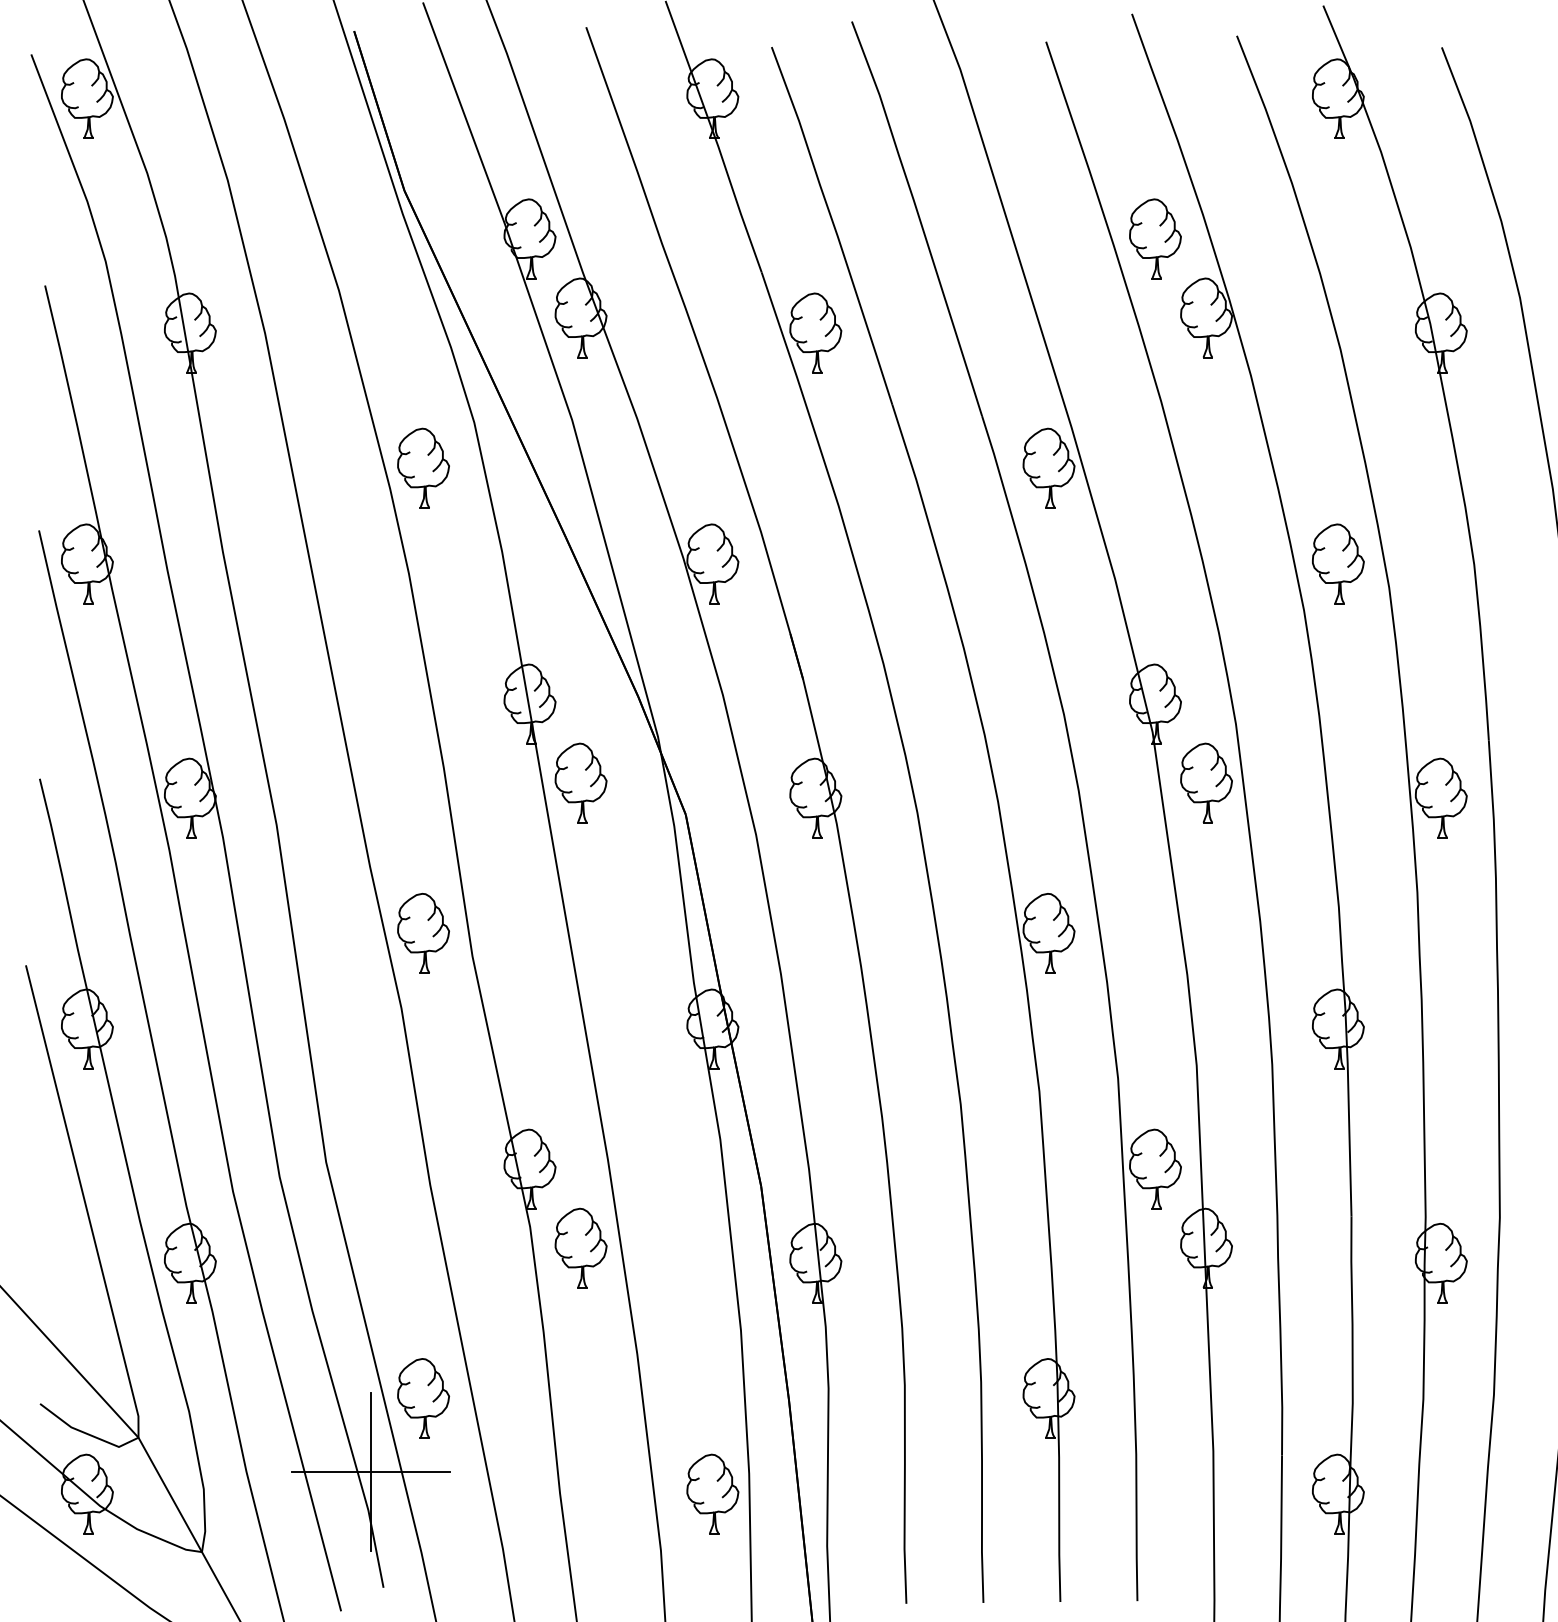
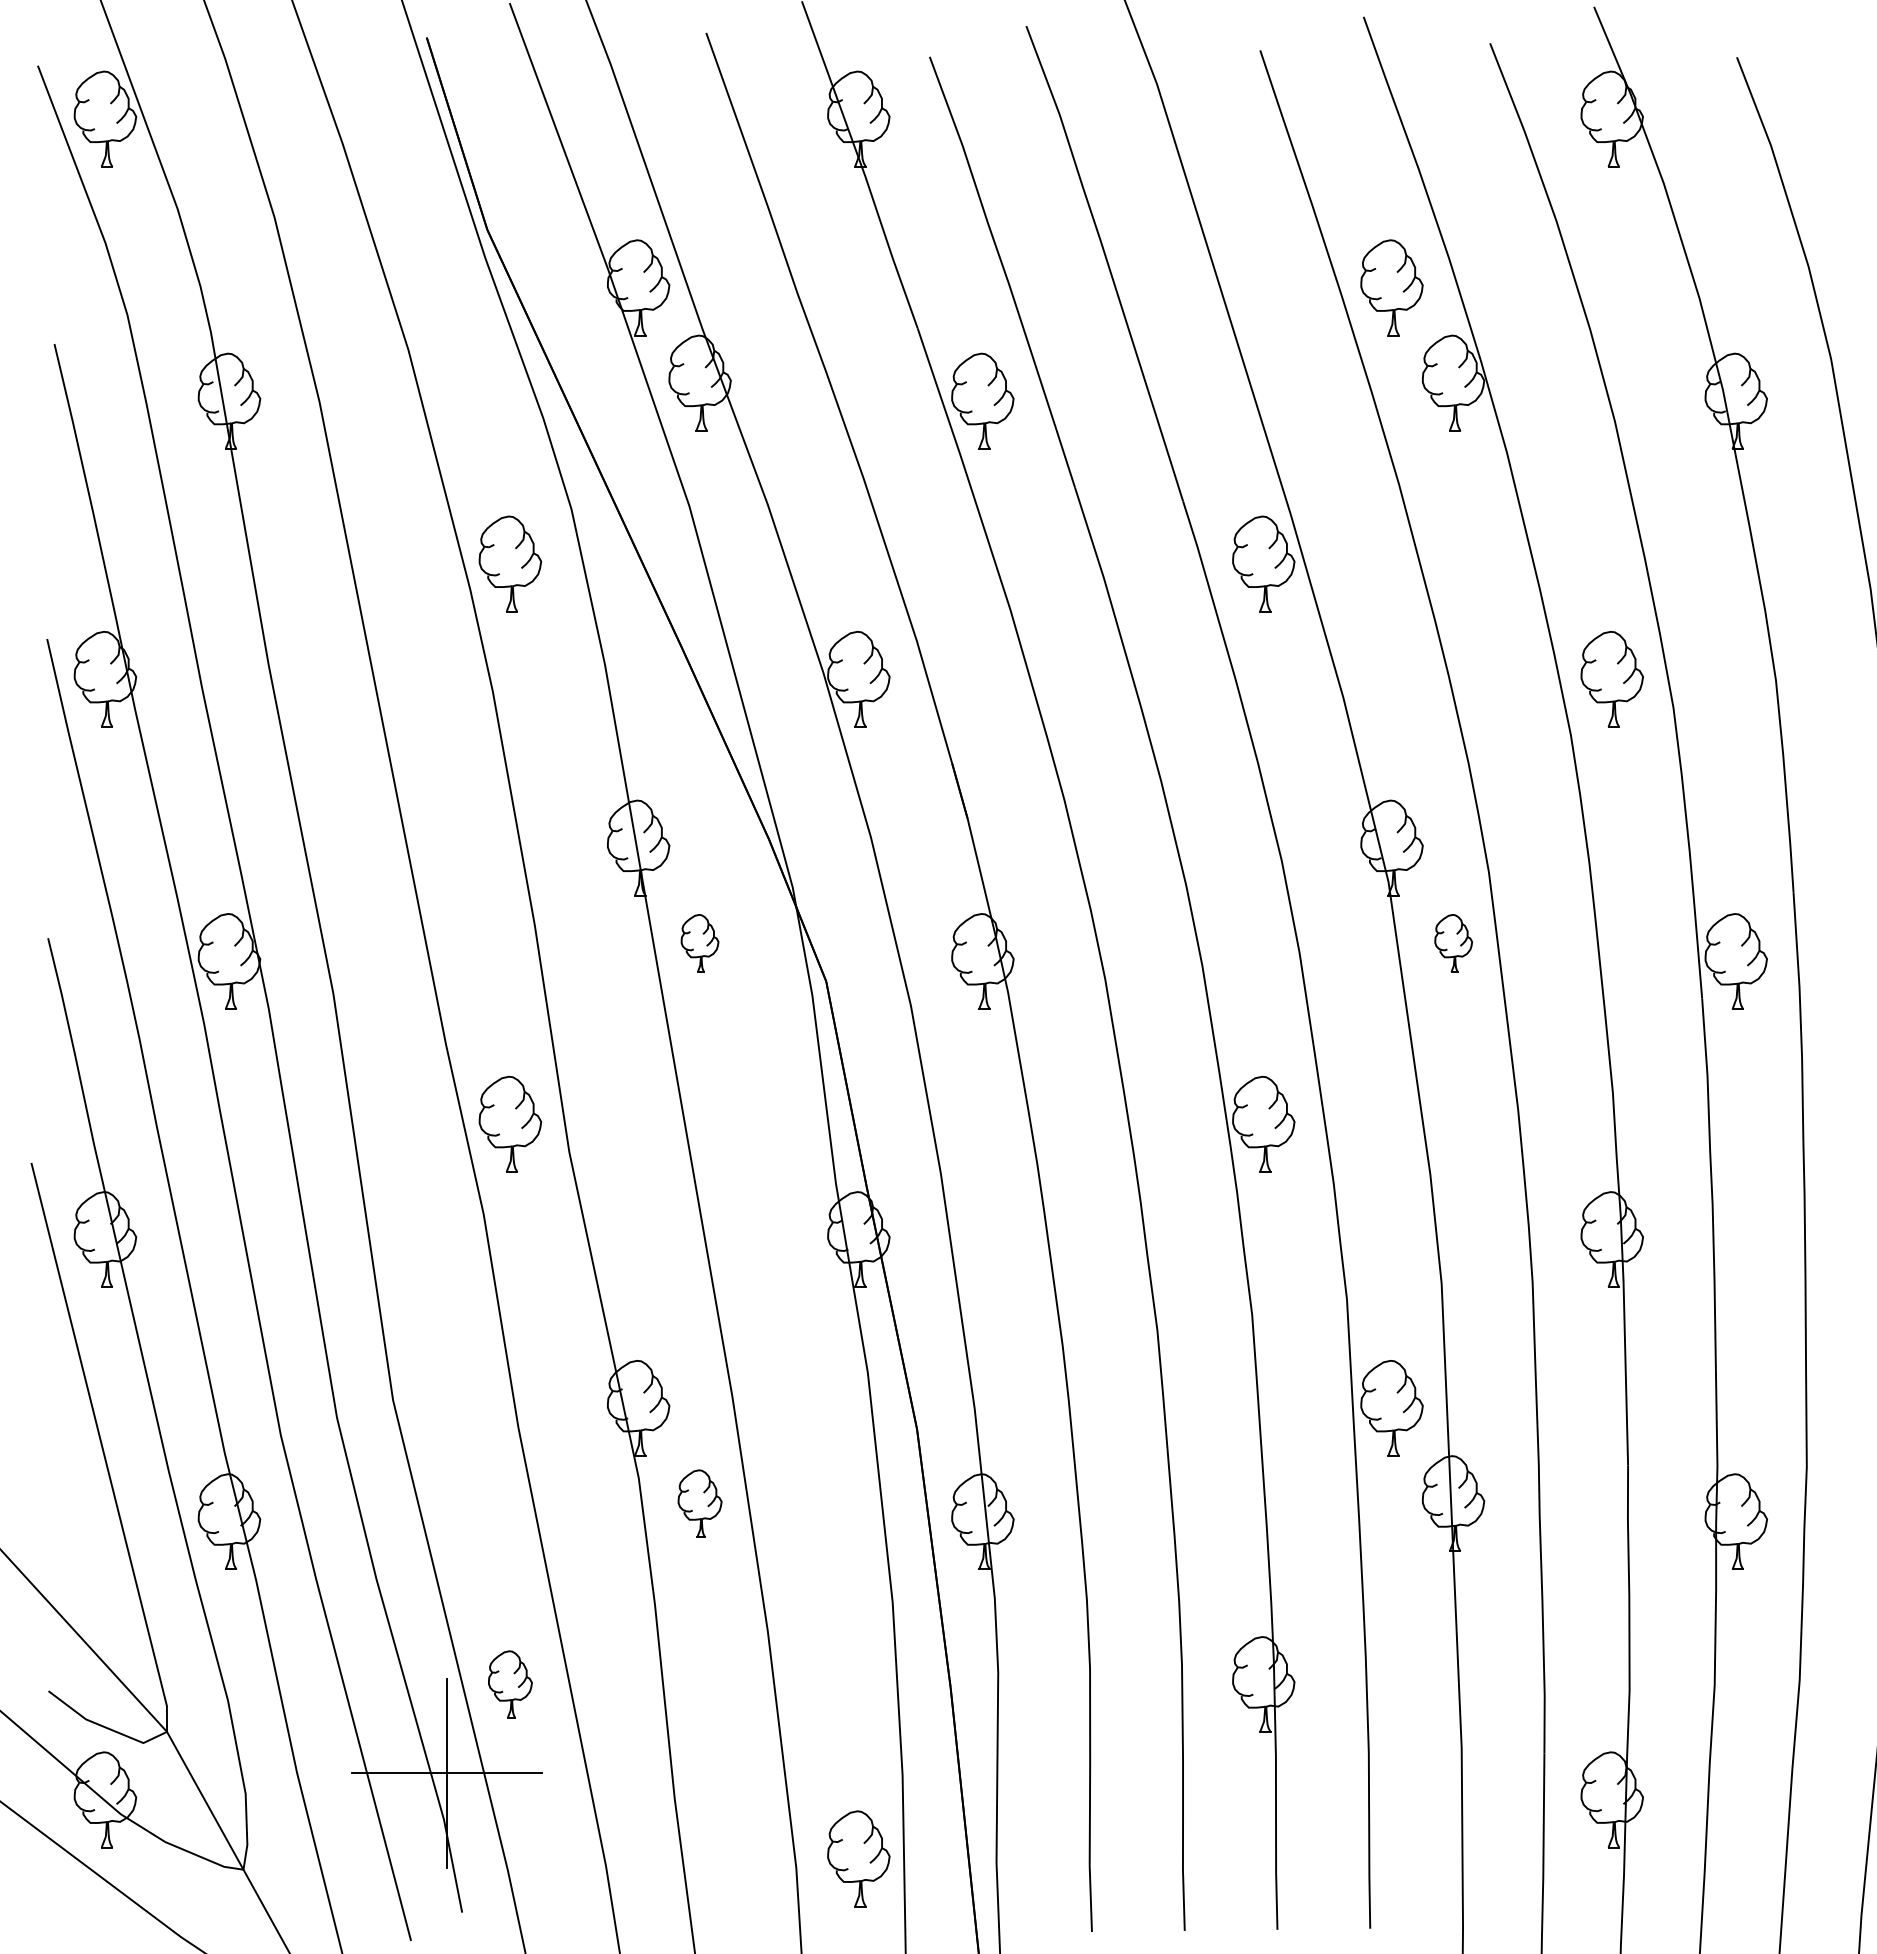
part: (580, 783) -> (699, 943), size x0.6
part: (1206, 783) -> (1453, 943), size x0.6
part: (580, 1248) -> (699, 1503), size x0.7
part: (423, 1398) -> (510, 1684), size x0.7
part: (712, 1493) -> (858, 1858), moved

